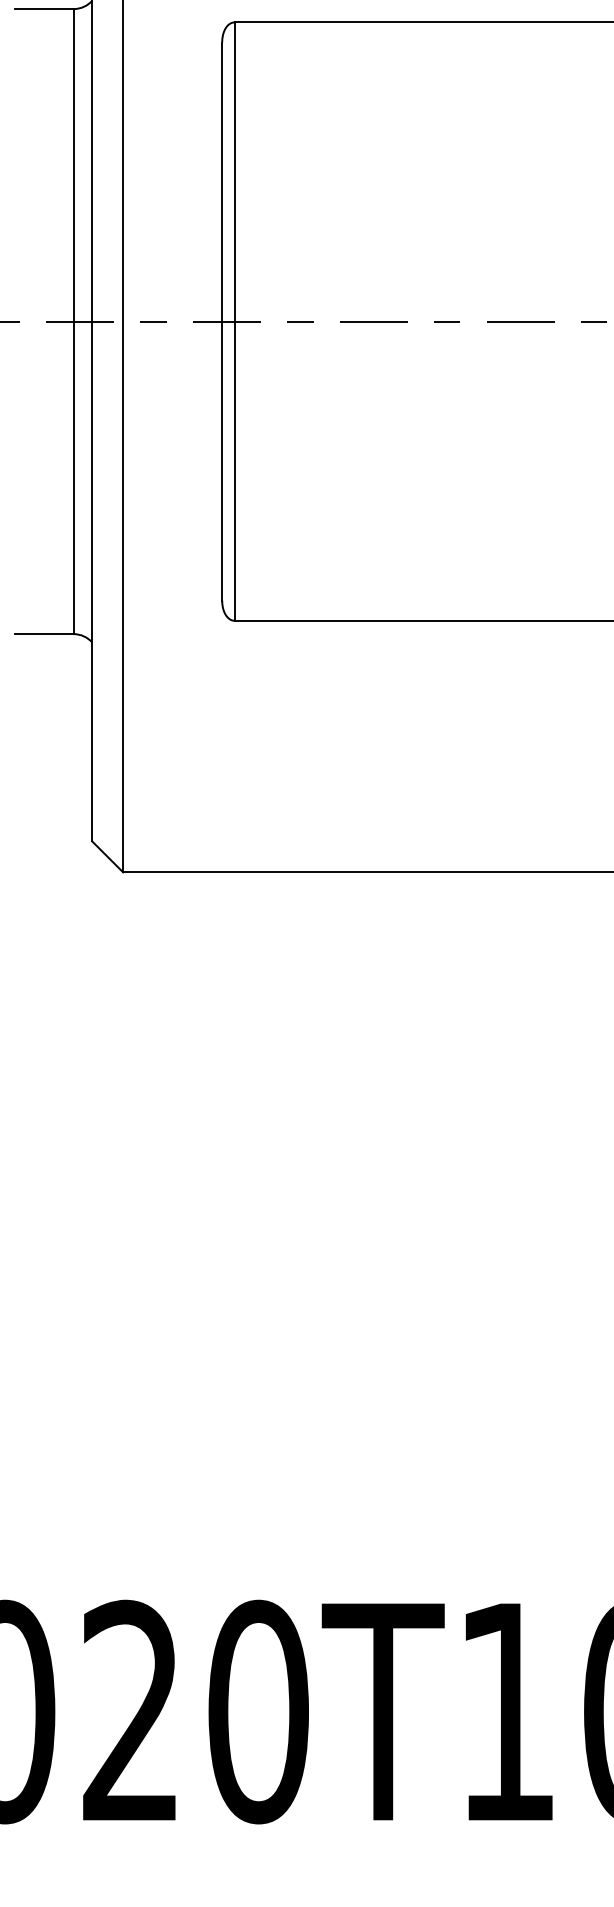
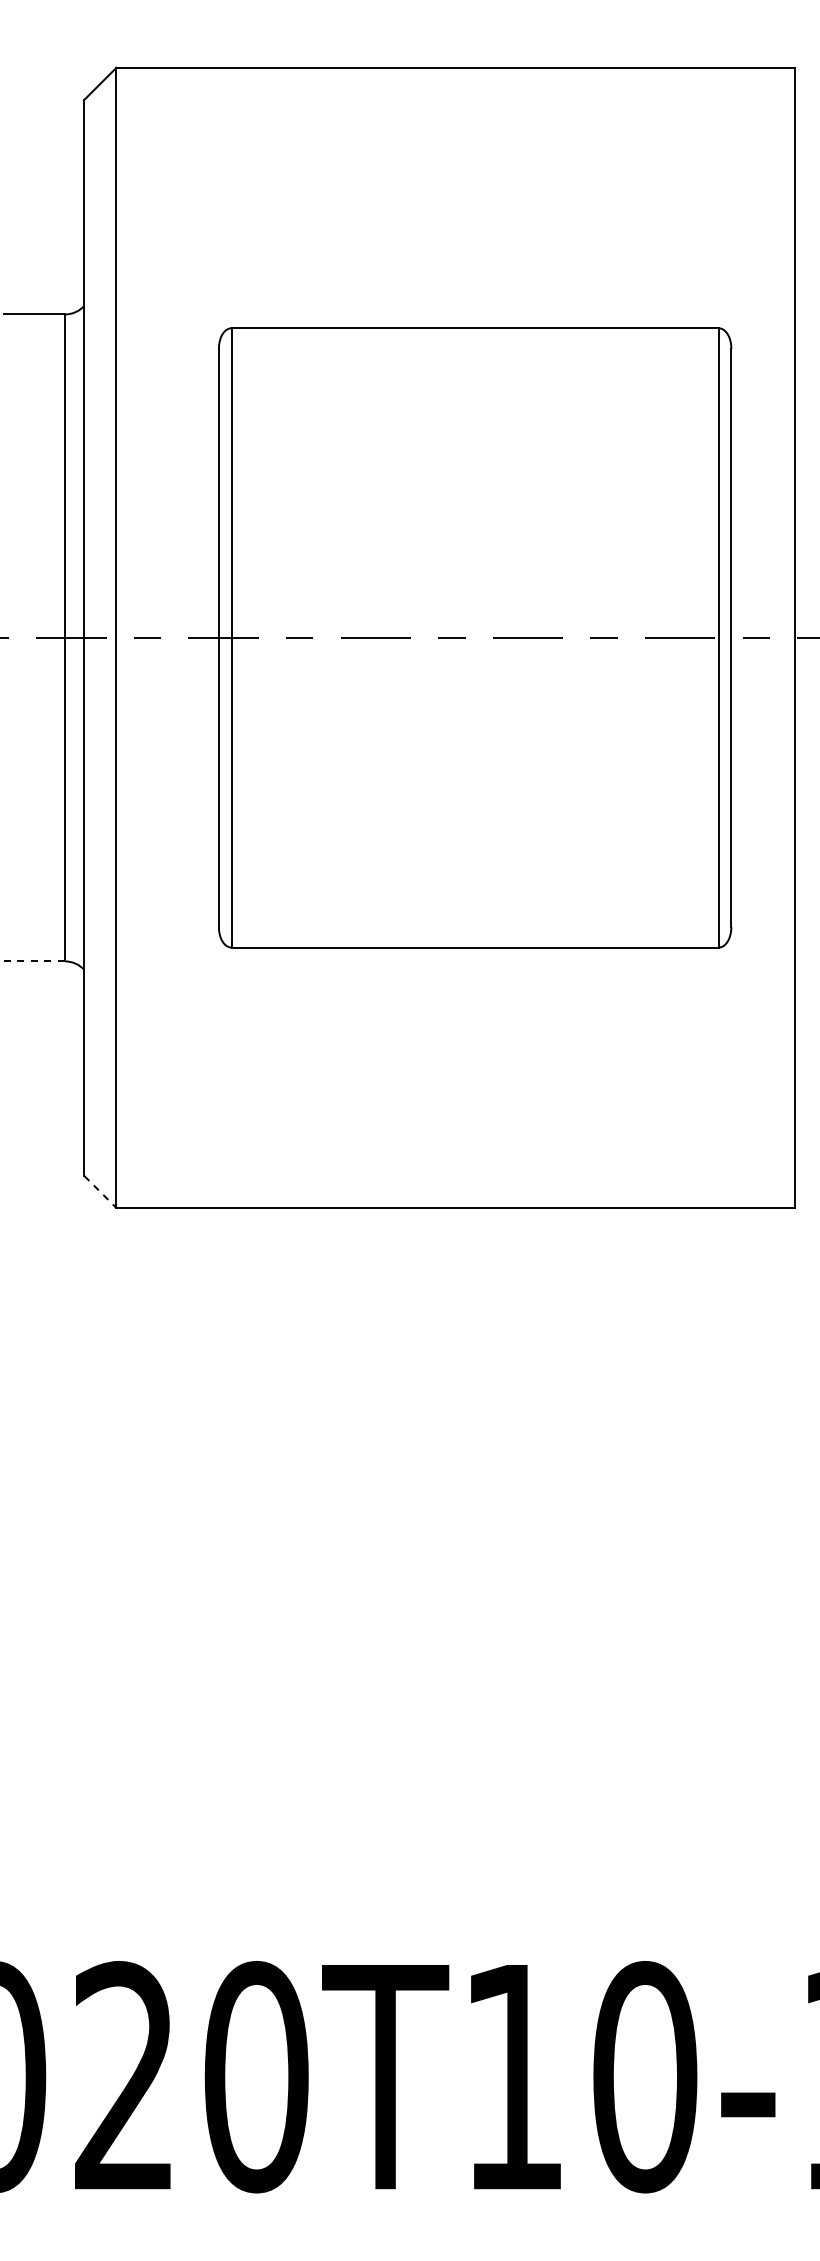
line: (44, 634) -> (34, 961), solid -> dashed
line: (107, 857) -> (100, 1192), solid -> dashed

